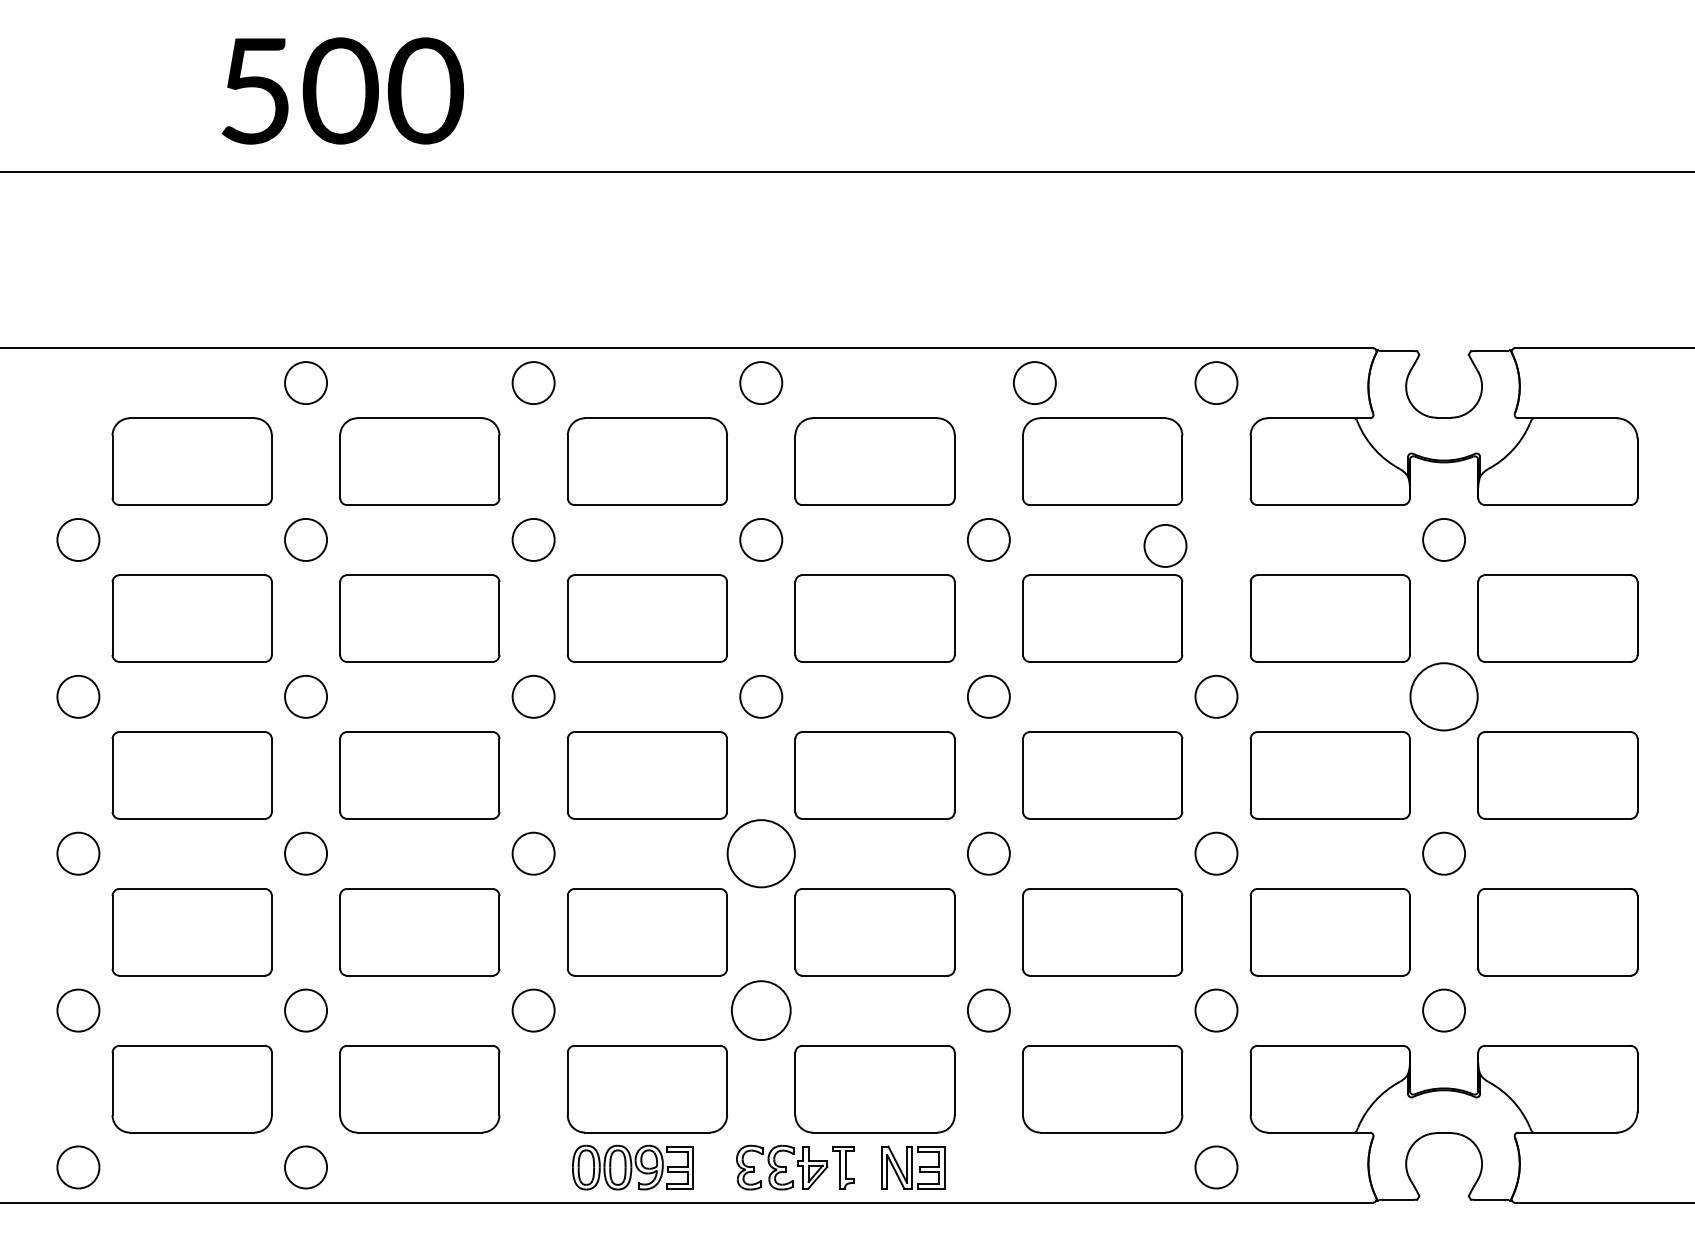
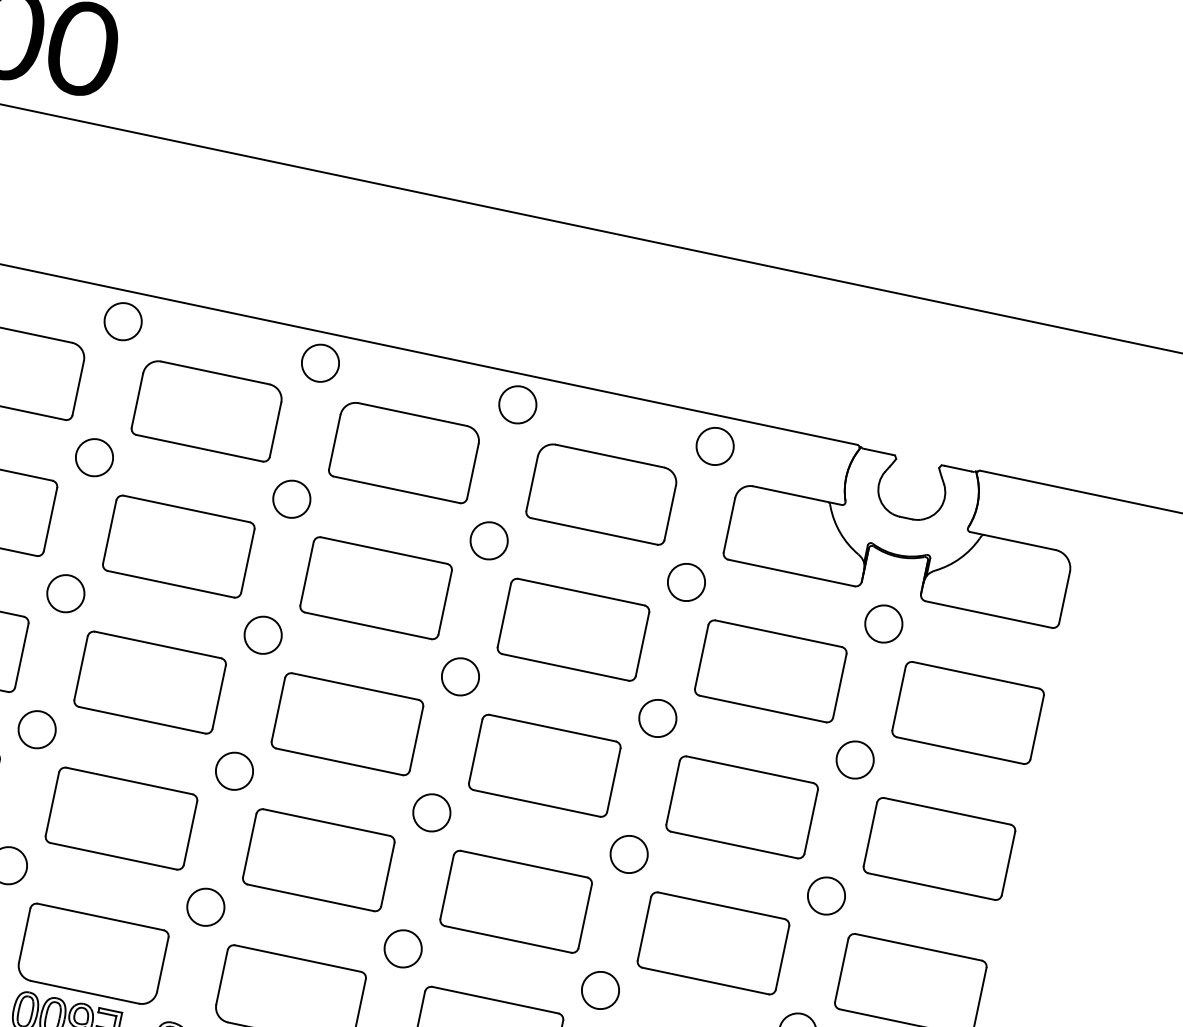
circle: (1034, 382) -> (517, 404), moved
circle: (1165, 545) -> (686, 582), moved
circle: (1444, 696) -> (855, 759), size x0.62
circle: (761, 853) -> (234, 771), size x0.62
circle: (761, 1010) -> (206, 907), size x0.71

